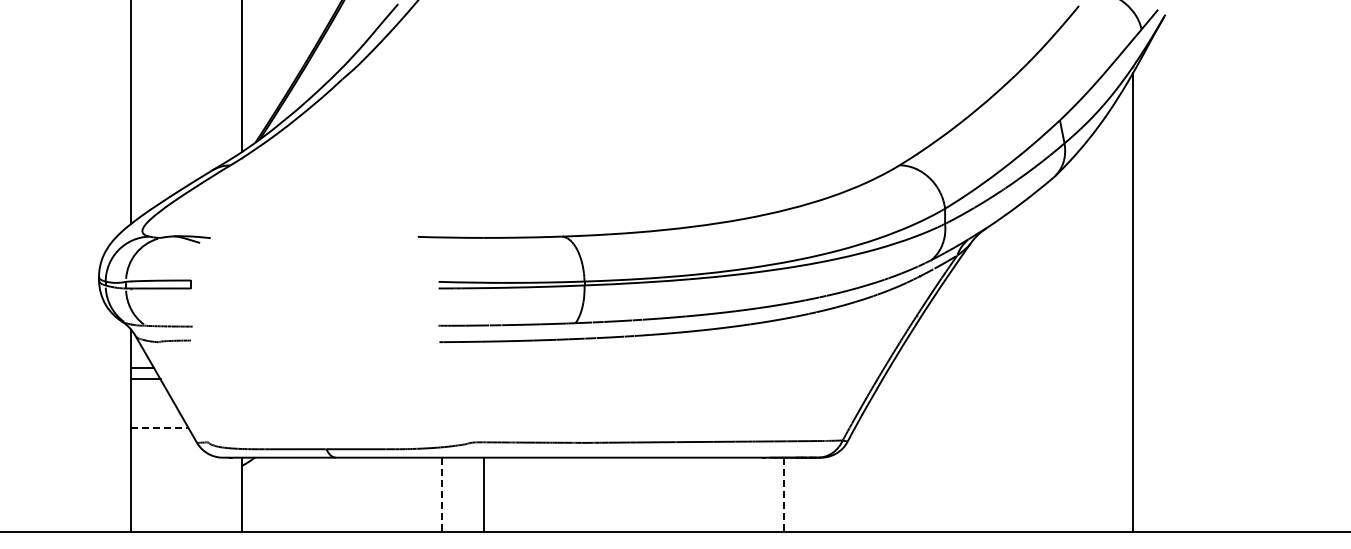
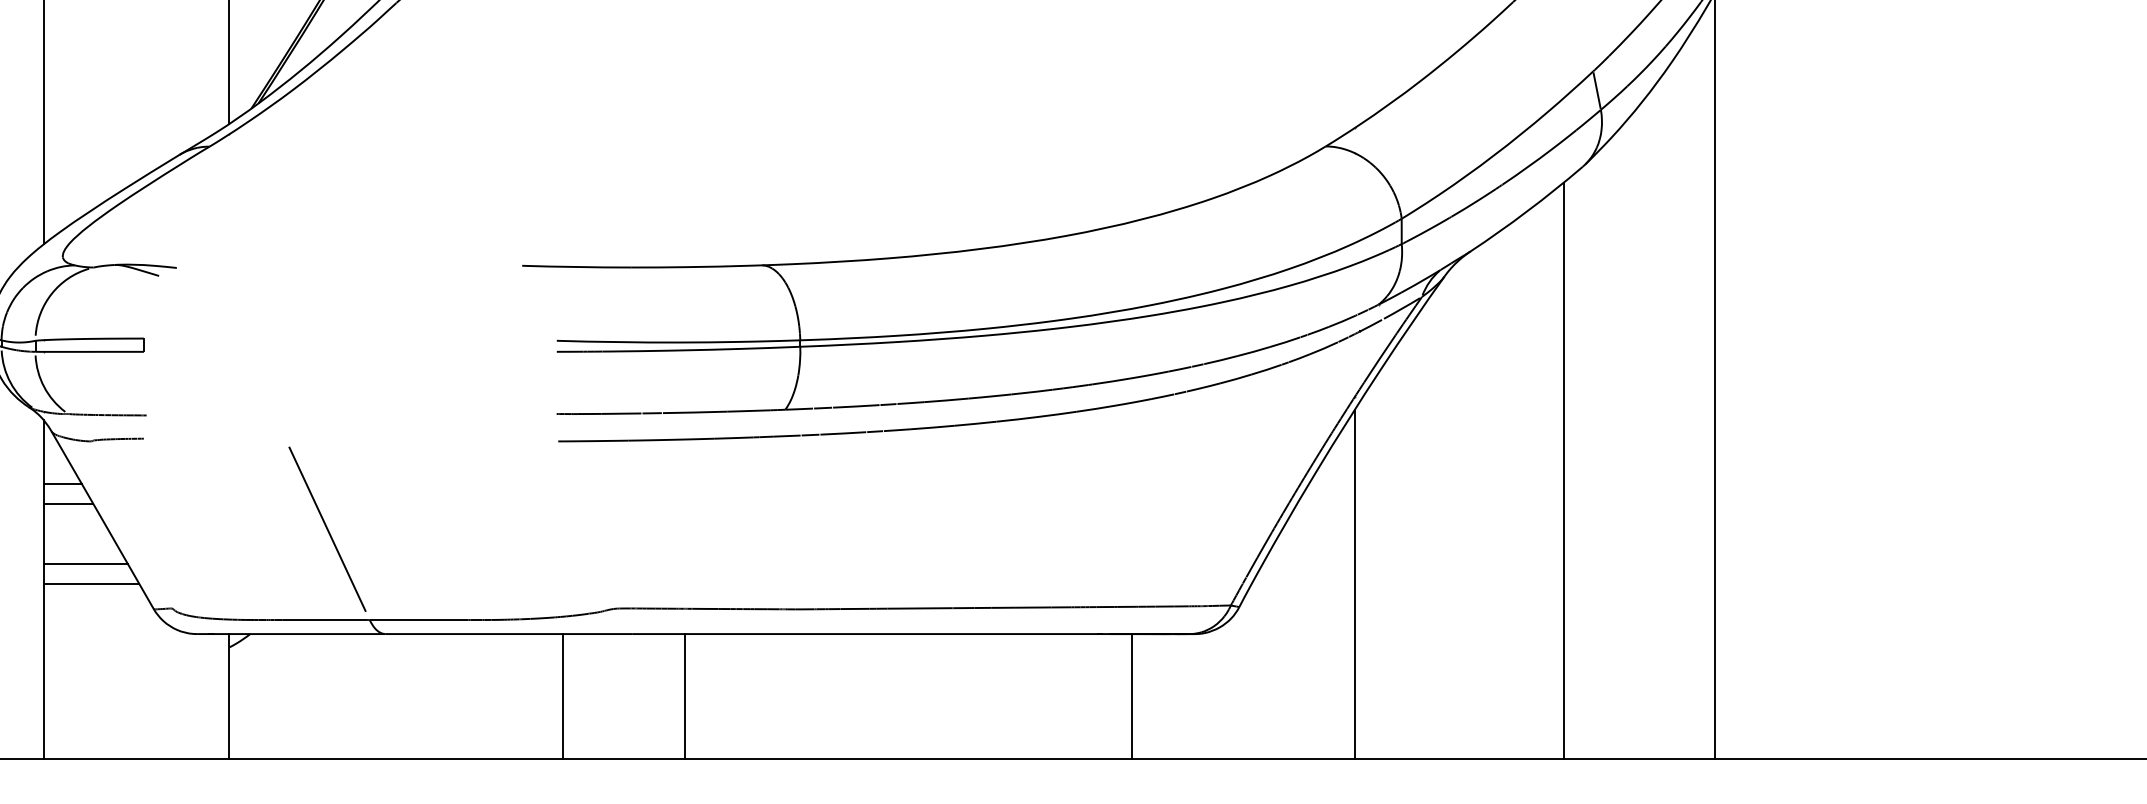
line: (1042, 359) -> (1564, 470), added
line: (300, 394) -> (326, 528), added
line: (156, 415) -> (86, 563), added
line: (159, 427) -> (91, 583), dashed -> solid
line: (916, 427) -> (1353, 583), added
line: (484, 494) -> (685, 695), moved
line: (442, 495) -> (563, 697), dashed -> solid
line: (783, 495) -> (1132, 697), dashed -> solid

